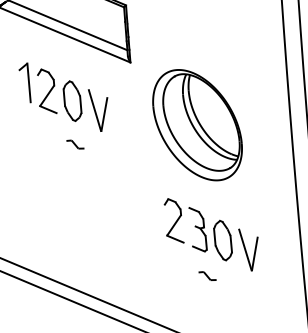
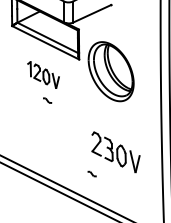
part: (64, 95) -> (43, 74), size x0.7
part: (196, 124) -> (110, 71), moved
part: (206, 275) -> (91, 173), moved

